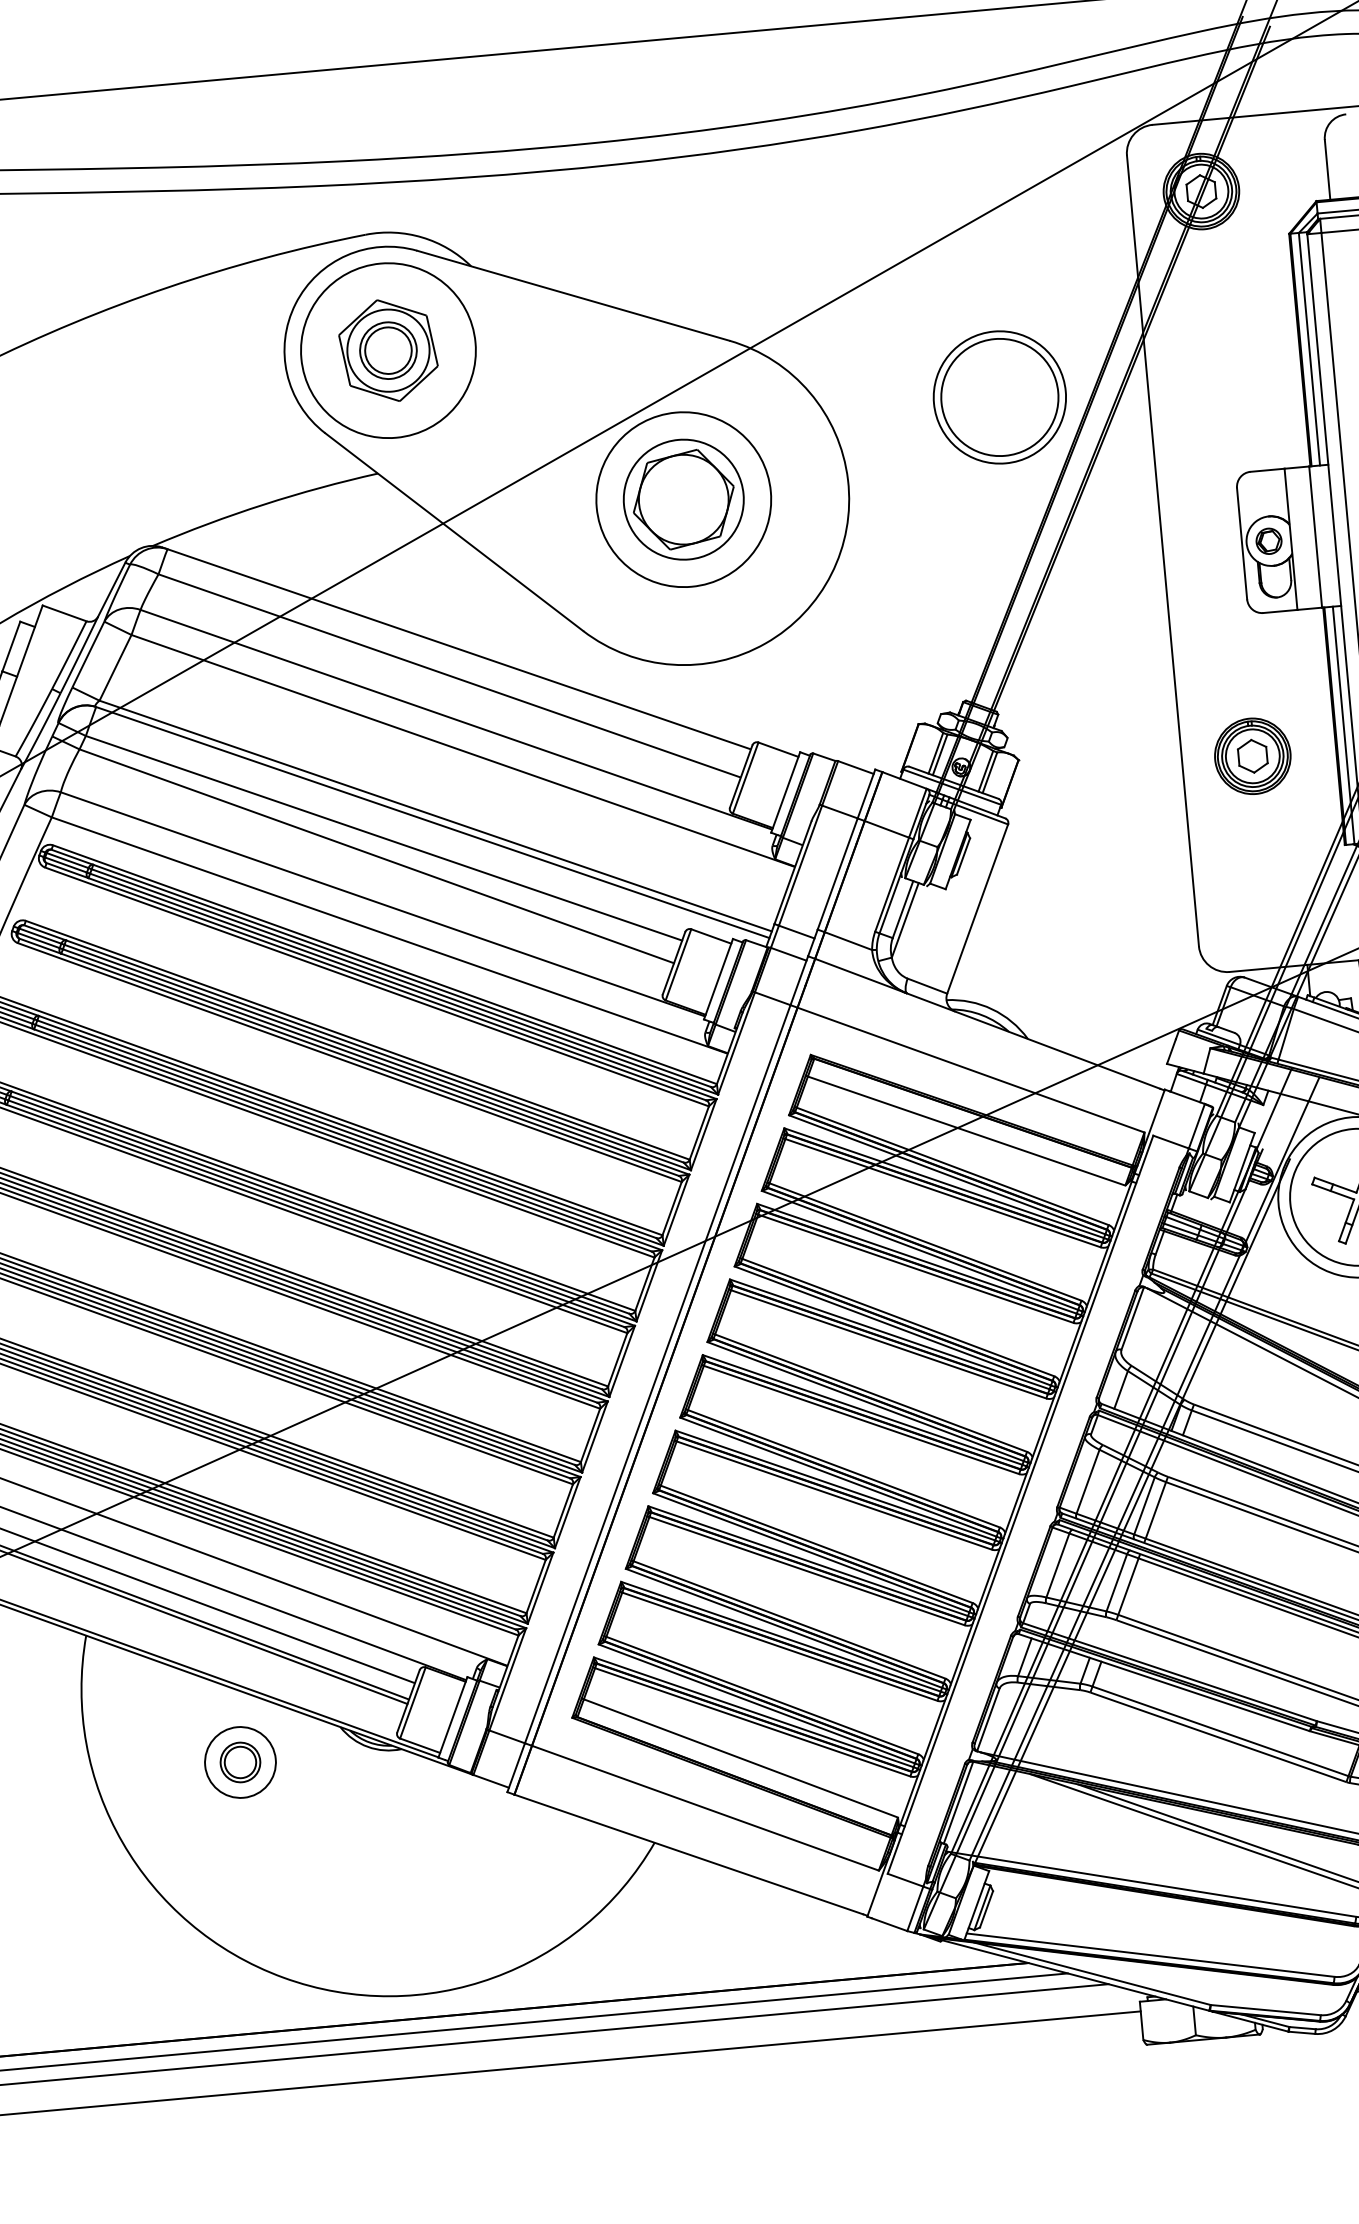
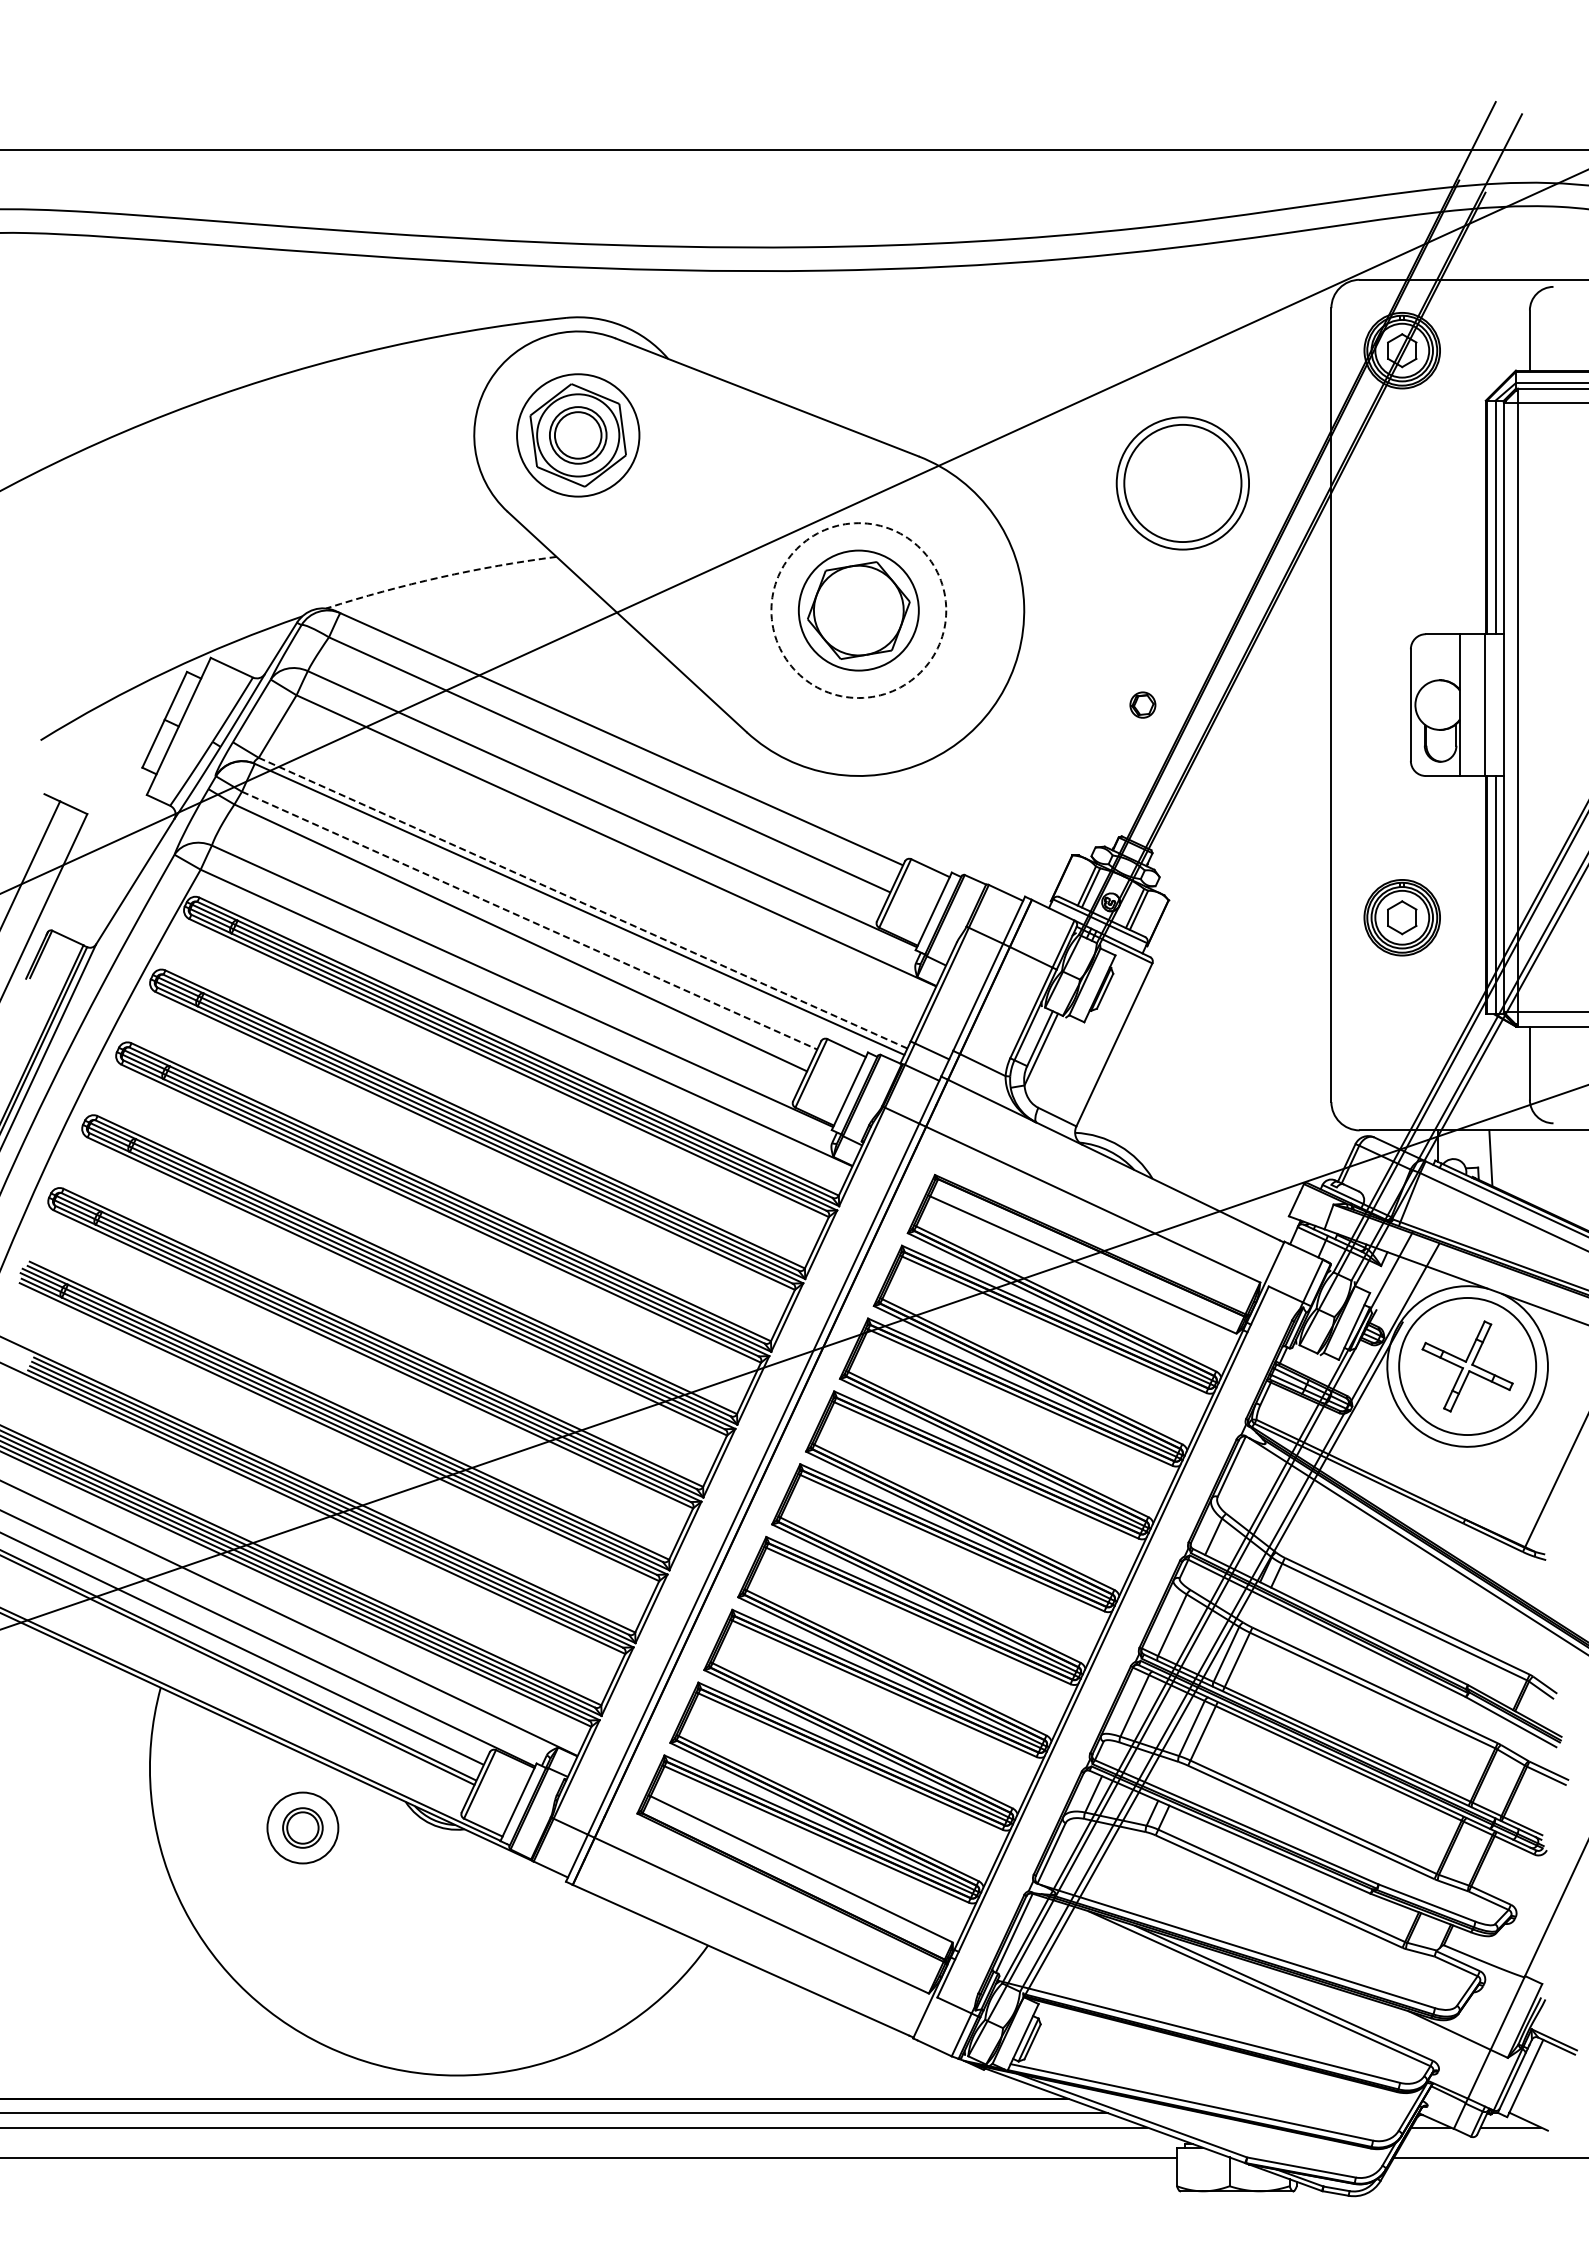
circle: (387, 350) -> (577, 435), size x0.7
part: (999, 397) -> (1182, 483), moved
circle: (683, 499) -> (858, 610), solid -> dashed
arc: (264, 504) -> (440, 577), solid -> dashed
part: (1268, 540) -> (1142, 704), moved
line: (435, 815) -> (582, 902), solid -> dashed
line: (384, 838) -> (530, 920), solid -> dashed

